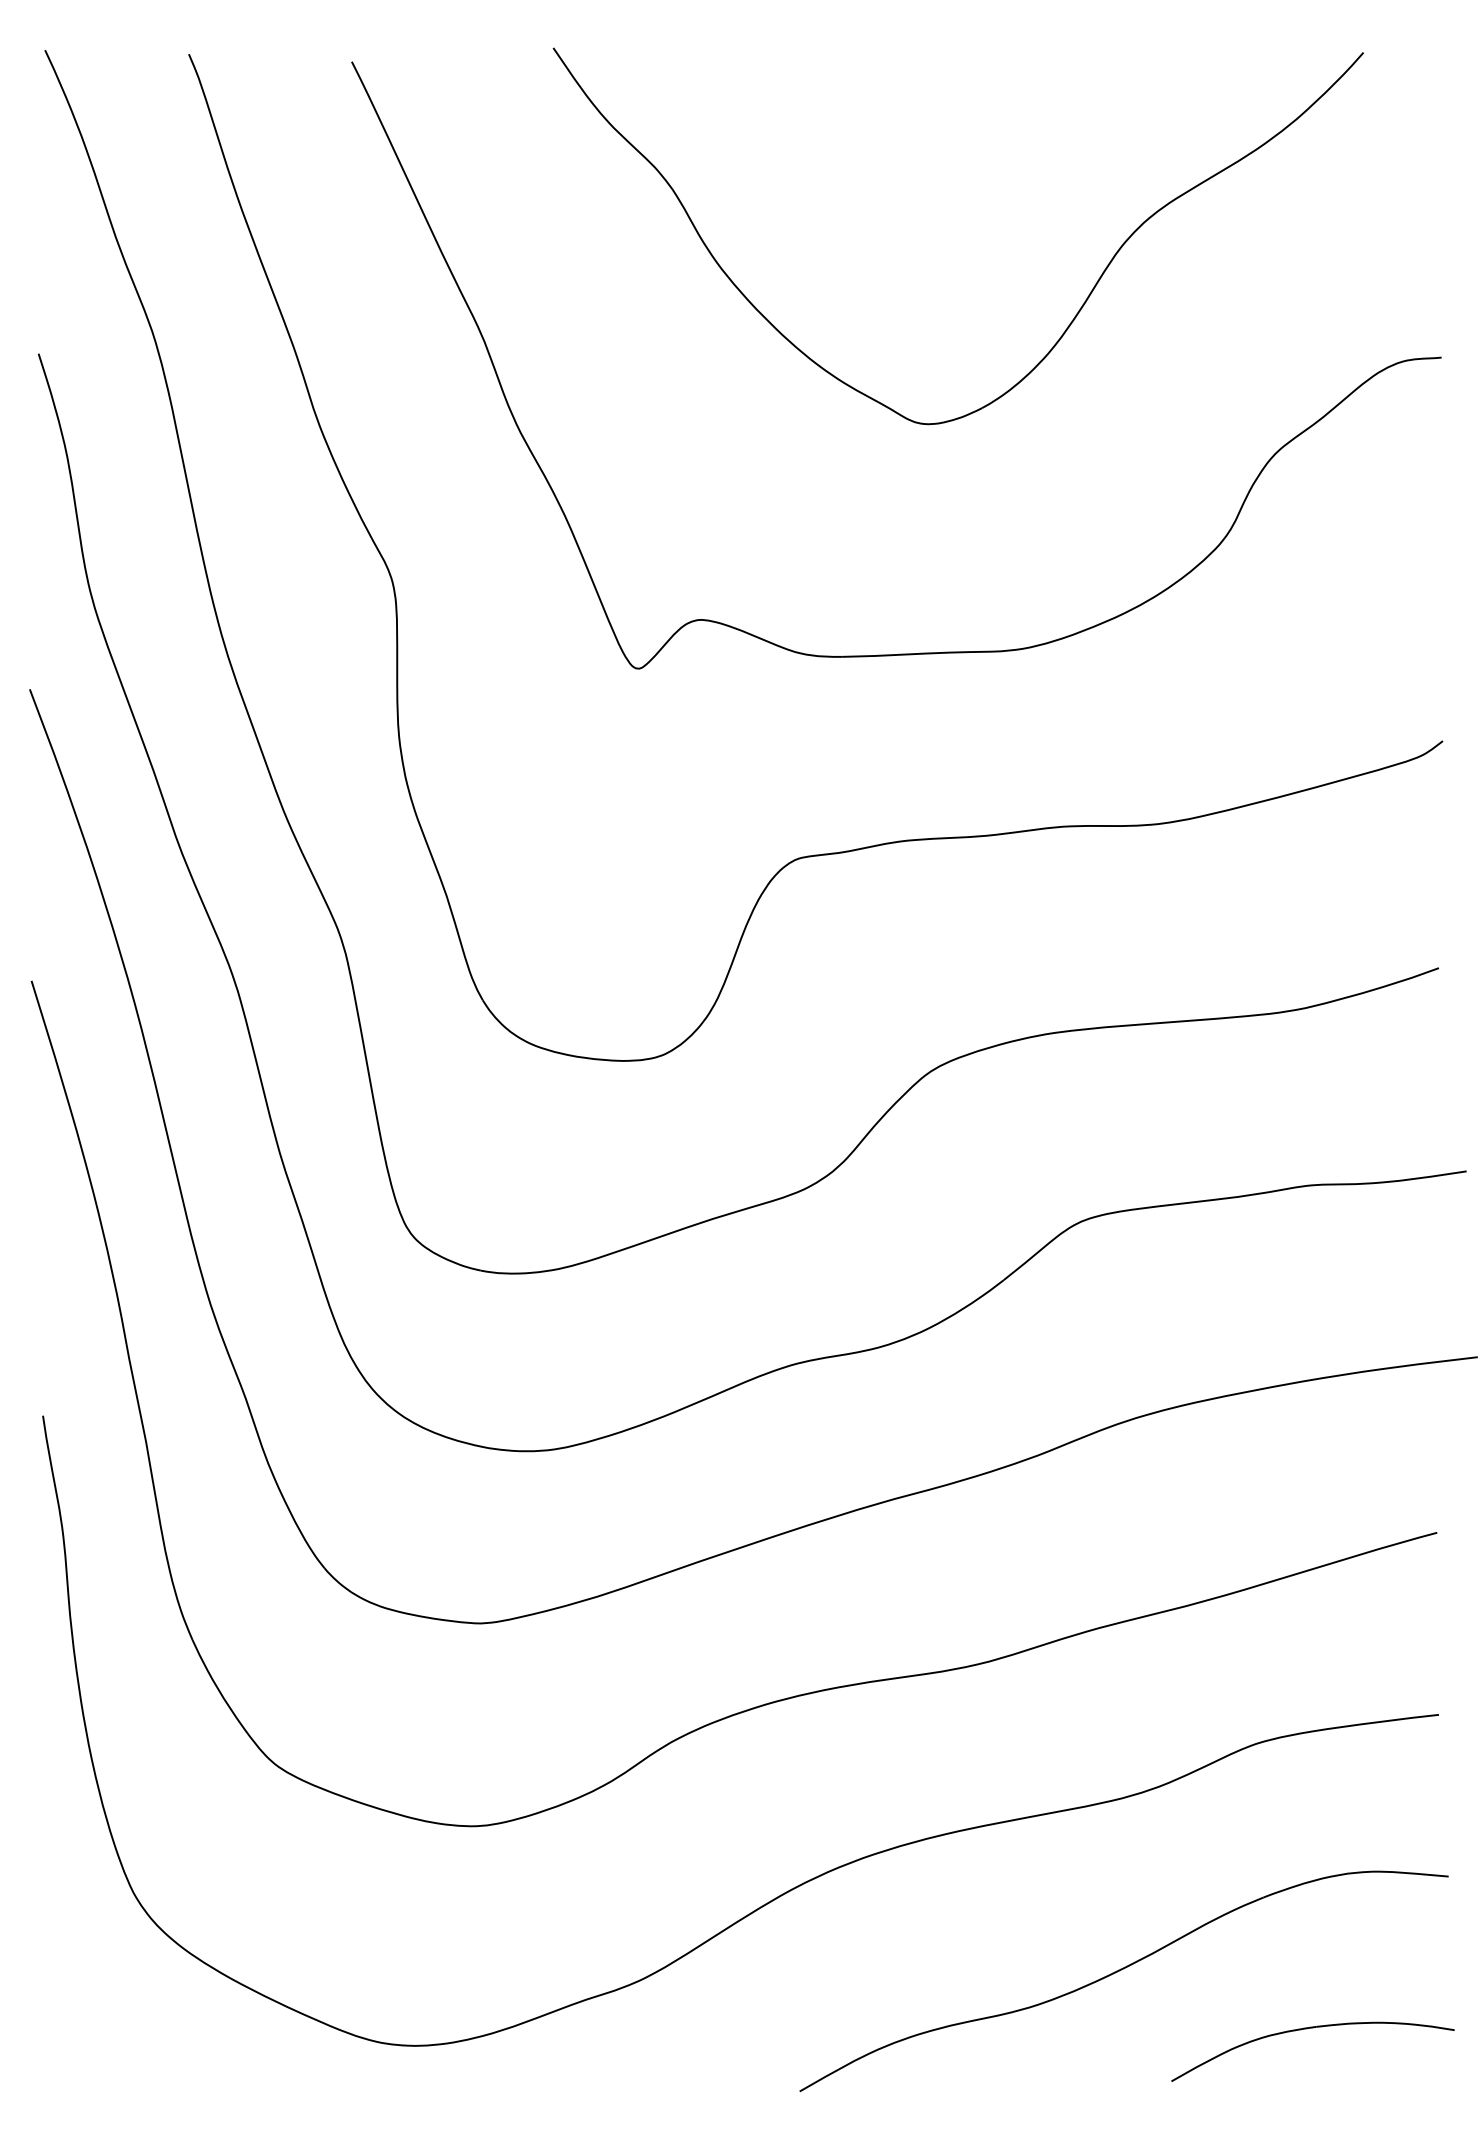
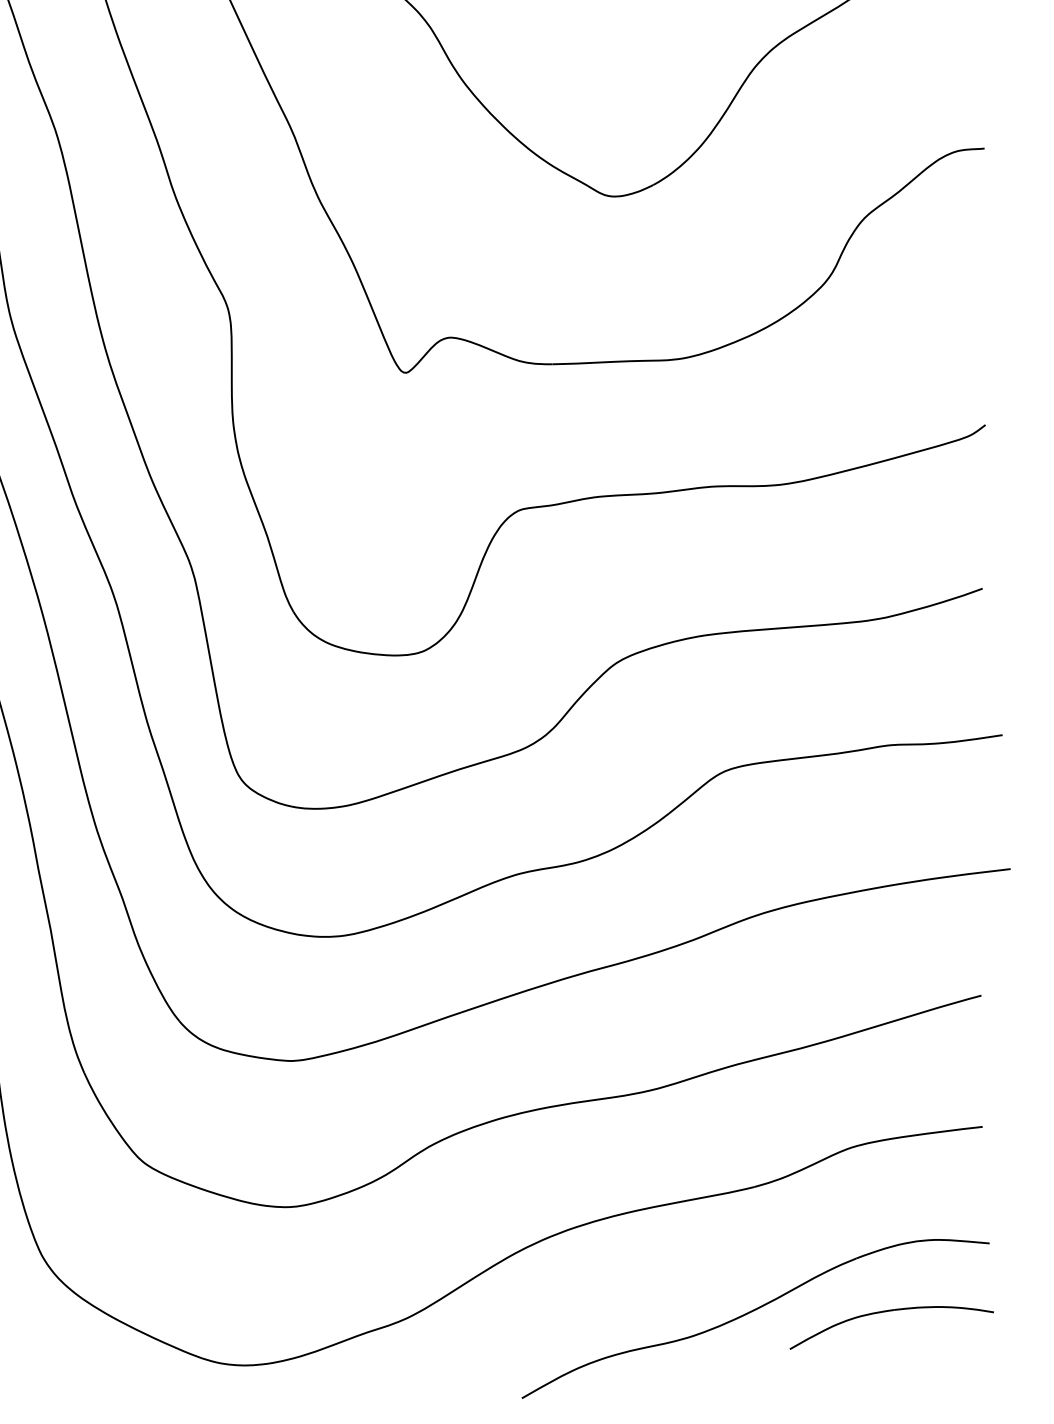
part: (1307, 2029) -> (887, 1311), moved

